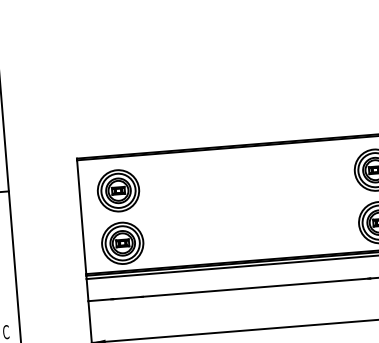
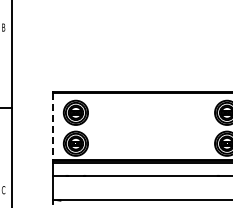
line: (82, 218) -> (53, 127), solid -> dashed

